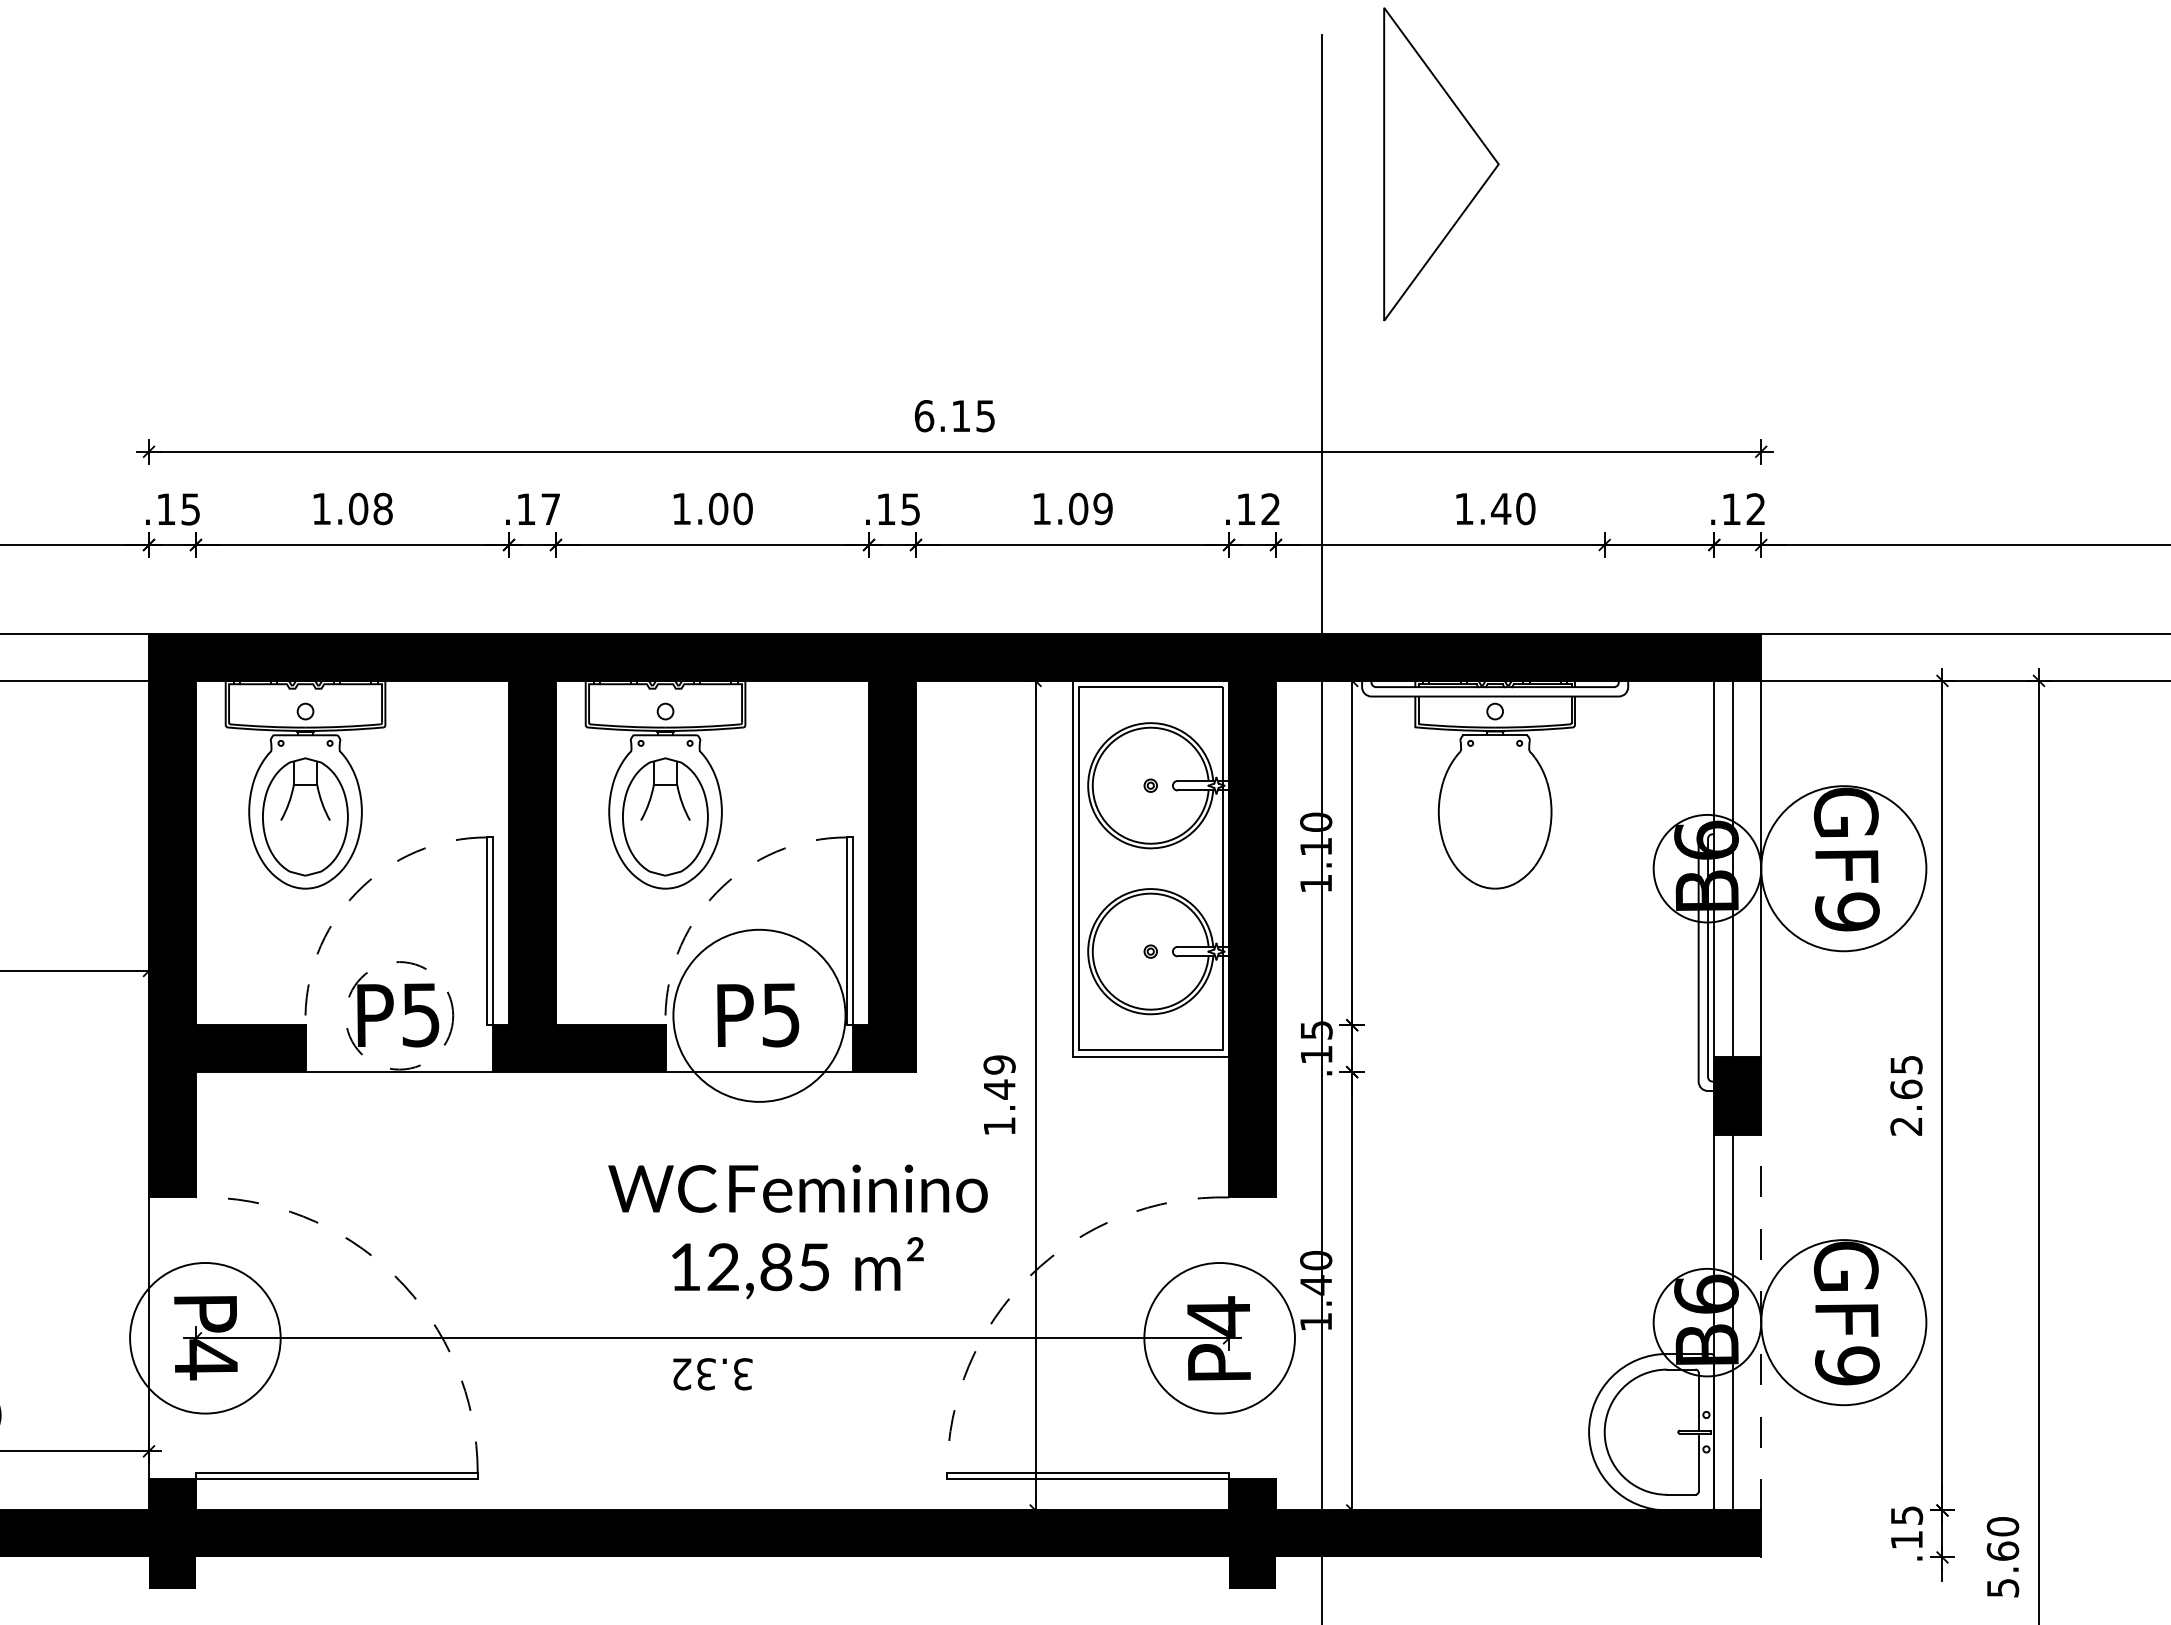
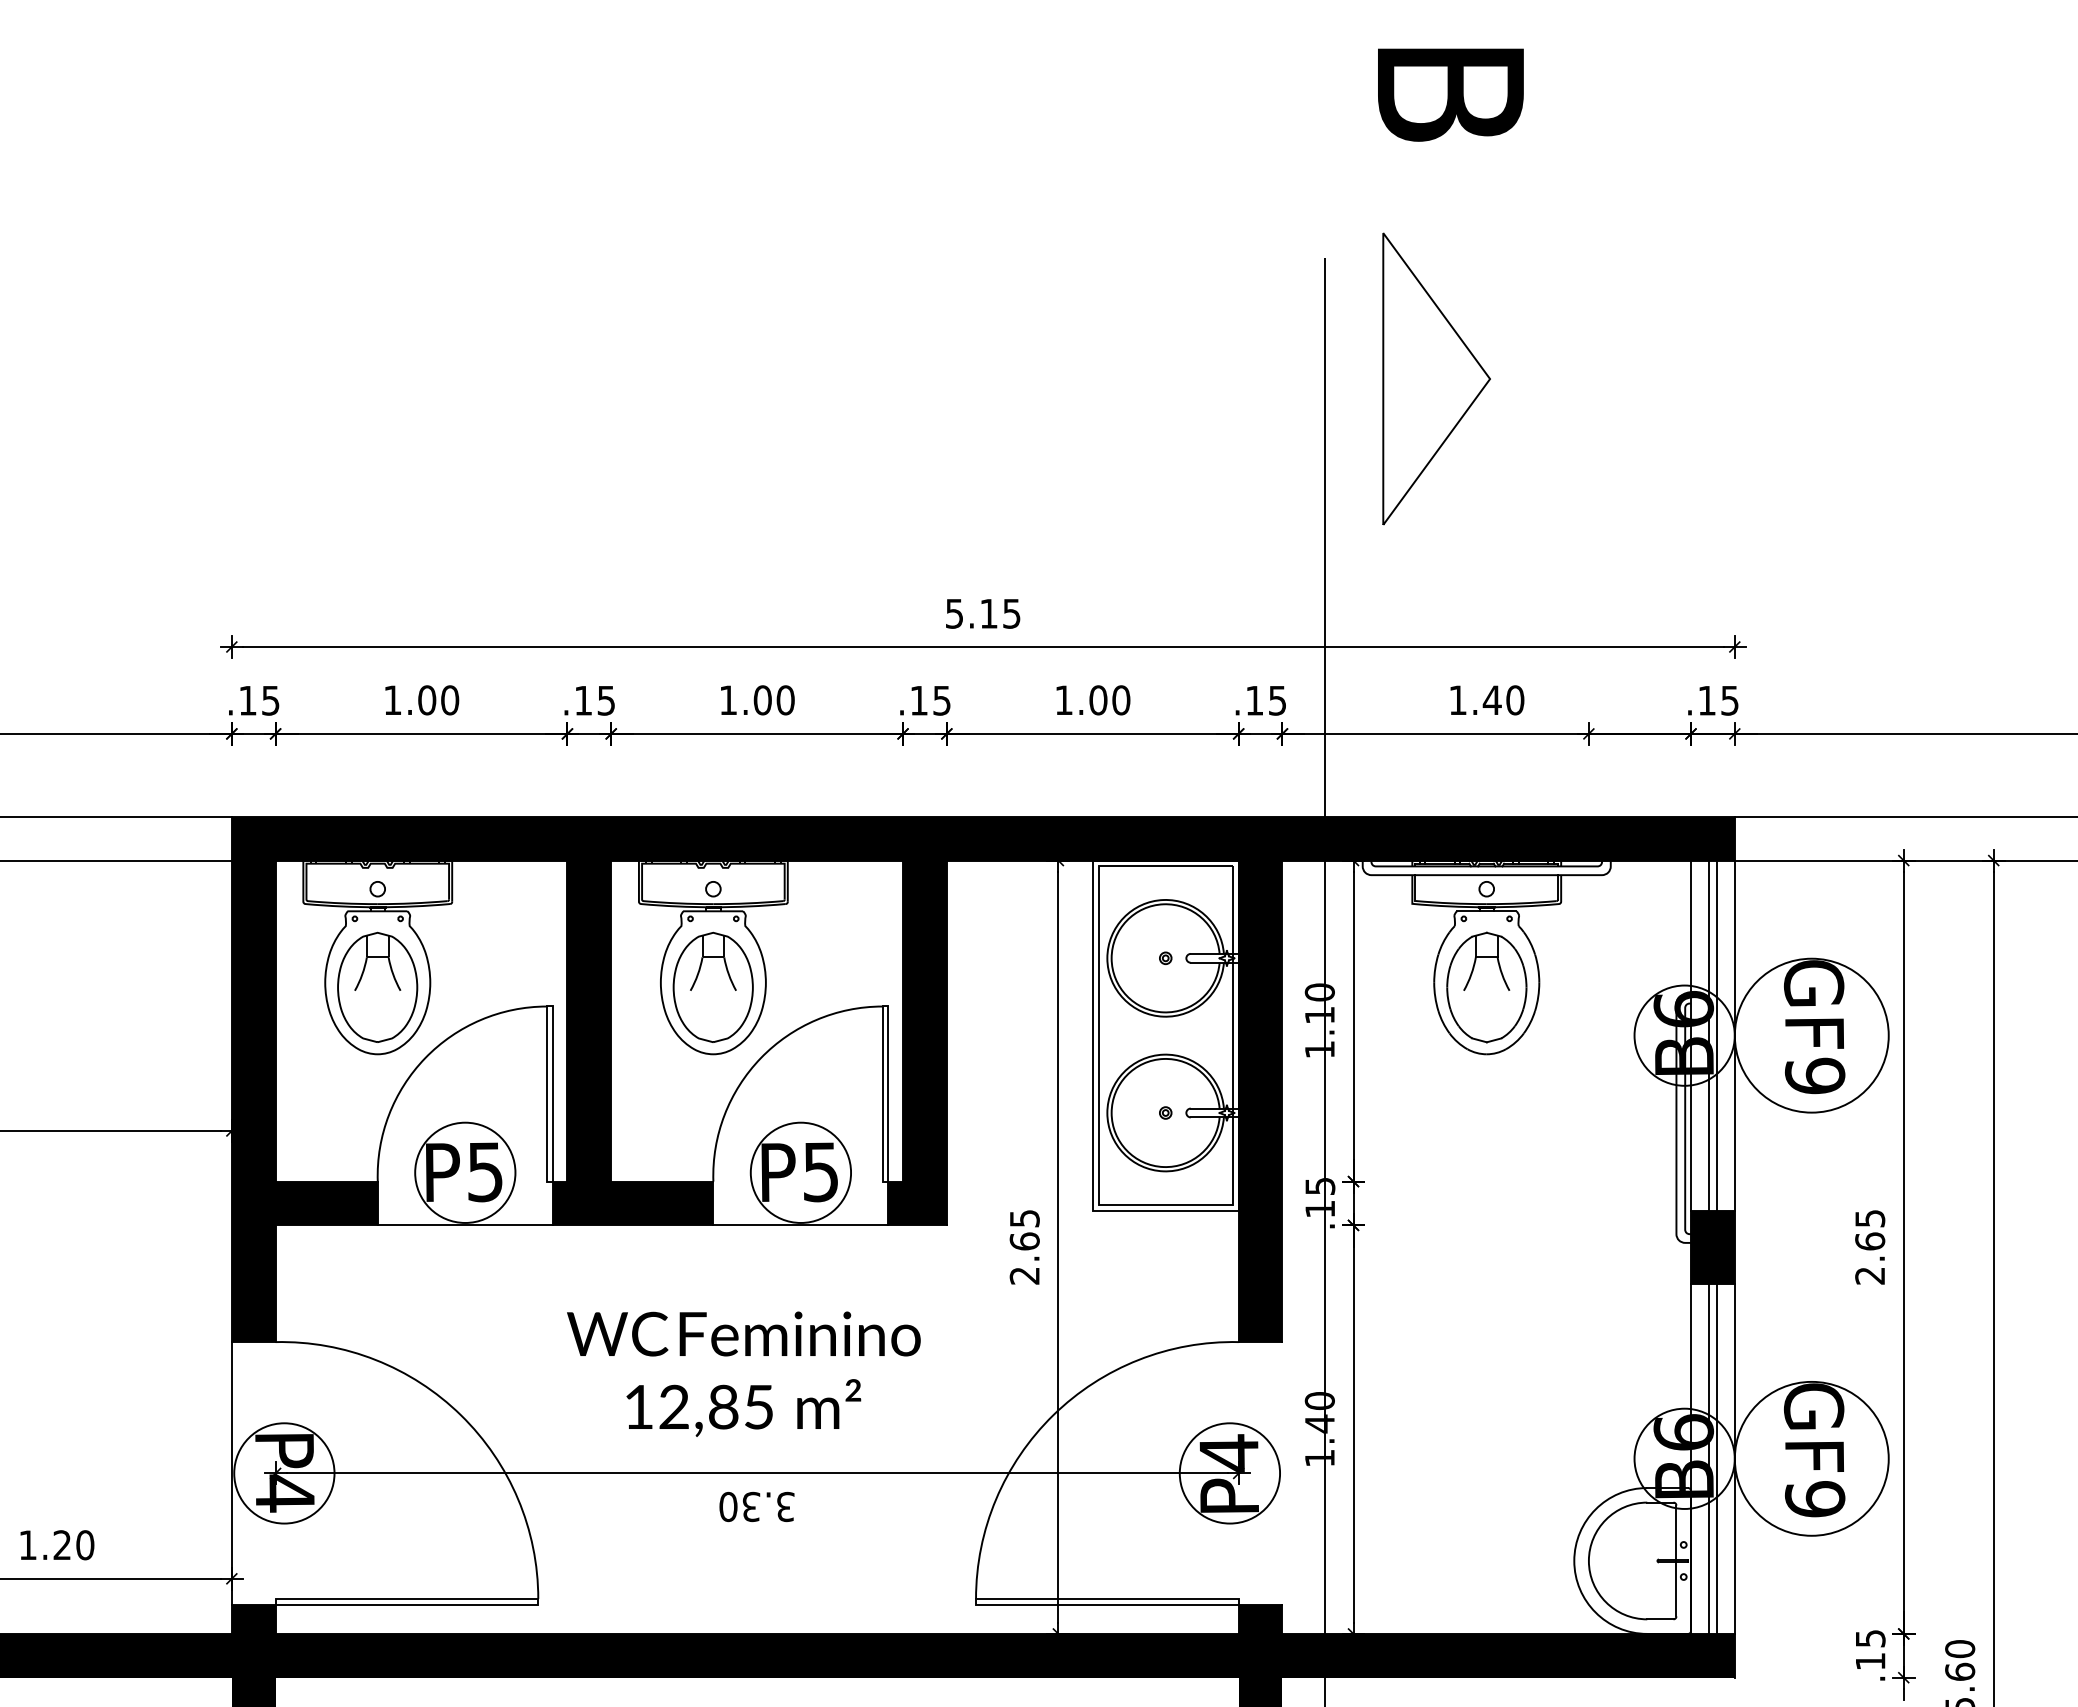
text: (924, 415) -> (954, 613), 6.15 -> 5.15
text: (383, 509) -> (450, 700), 1.08 -> 1.00
text: (549, 509) -> (605, 700), .17 -> .15
text: (1103, 509) -> (1121, 700), 1.09 -> 1.00
text: (1270, 509) -> (1277, 700), .12 -> .15
text: (1755, 509) -> (1729, 700), .12 -> .15
part: (1494, 817) -> (1486, 987), added
line: (1742, 868) -> (1717, 1035), added
arc: (356, 893) -> (425, 1058), dashed -> solid
arc: (716, 893) -> (760, 1058), dashed -> solid
circle: (399, 1015) -> (465, 1172), dashed -> solid
circle: (759, 1015) -> (800, 1172), size x0.62
text: (999, 1094) -> (1024, 1246), 1.49 -> 2.65
text: (797, 1231) -> (743, 1373), moved
arc: (394, 1276) -> (460, 1415), dashed -> solid
arc: (1030, 1276) -> (1053, 1415), dashed -> solid
line: (1742, 1322) -> (1717, 1458), added
line: (1760, 1322) -> (1734, 1458), dashed -> solid
circle: (205, 1338) -> (284, 1473), size x0.71
circle: (1219, 1338) -> (1229, 1473), size x0.71
text: (681, 1373) -> (728, 1506), 3.32 -> 3.30

